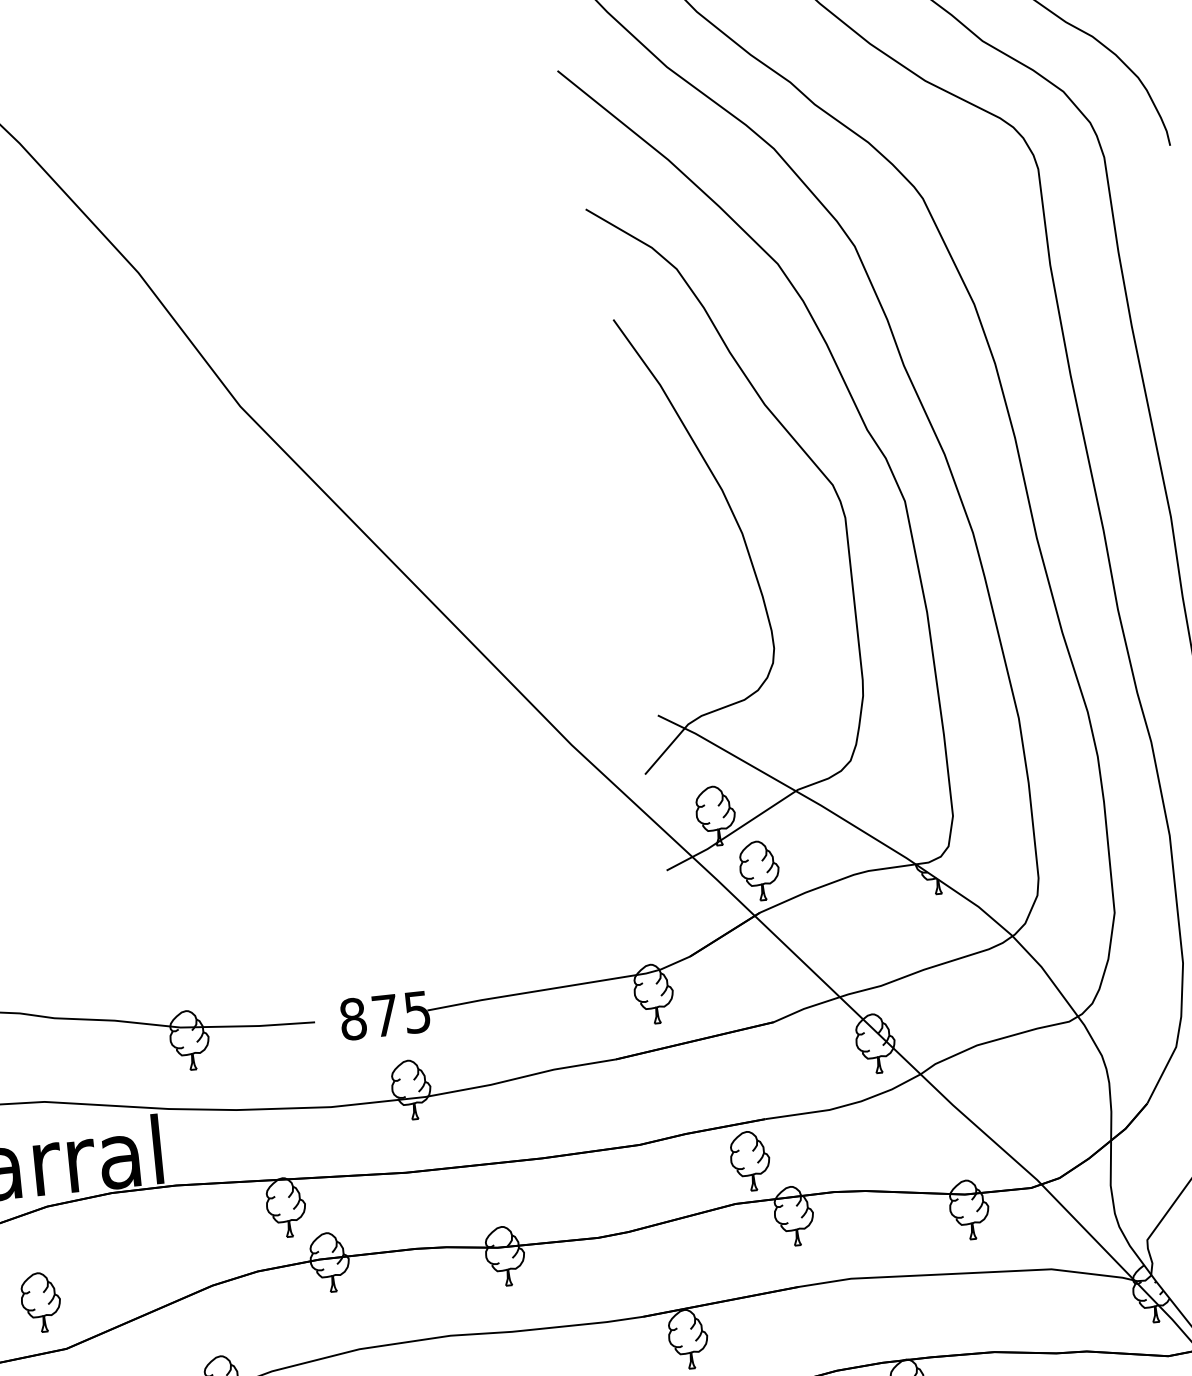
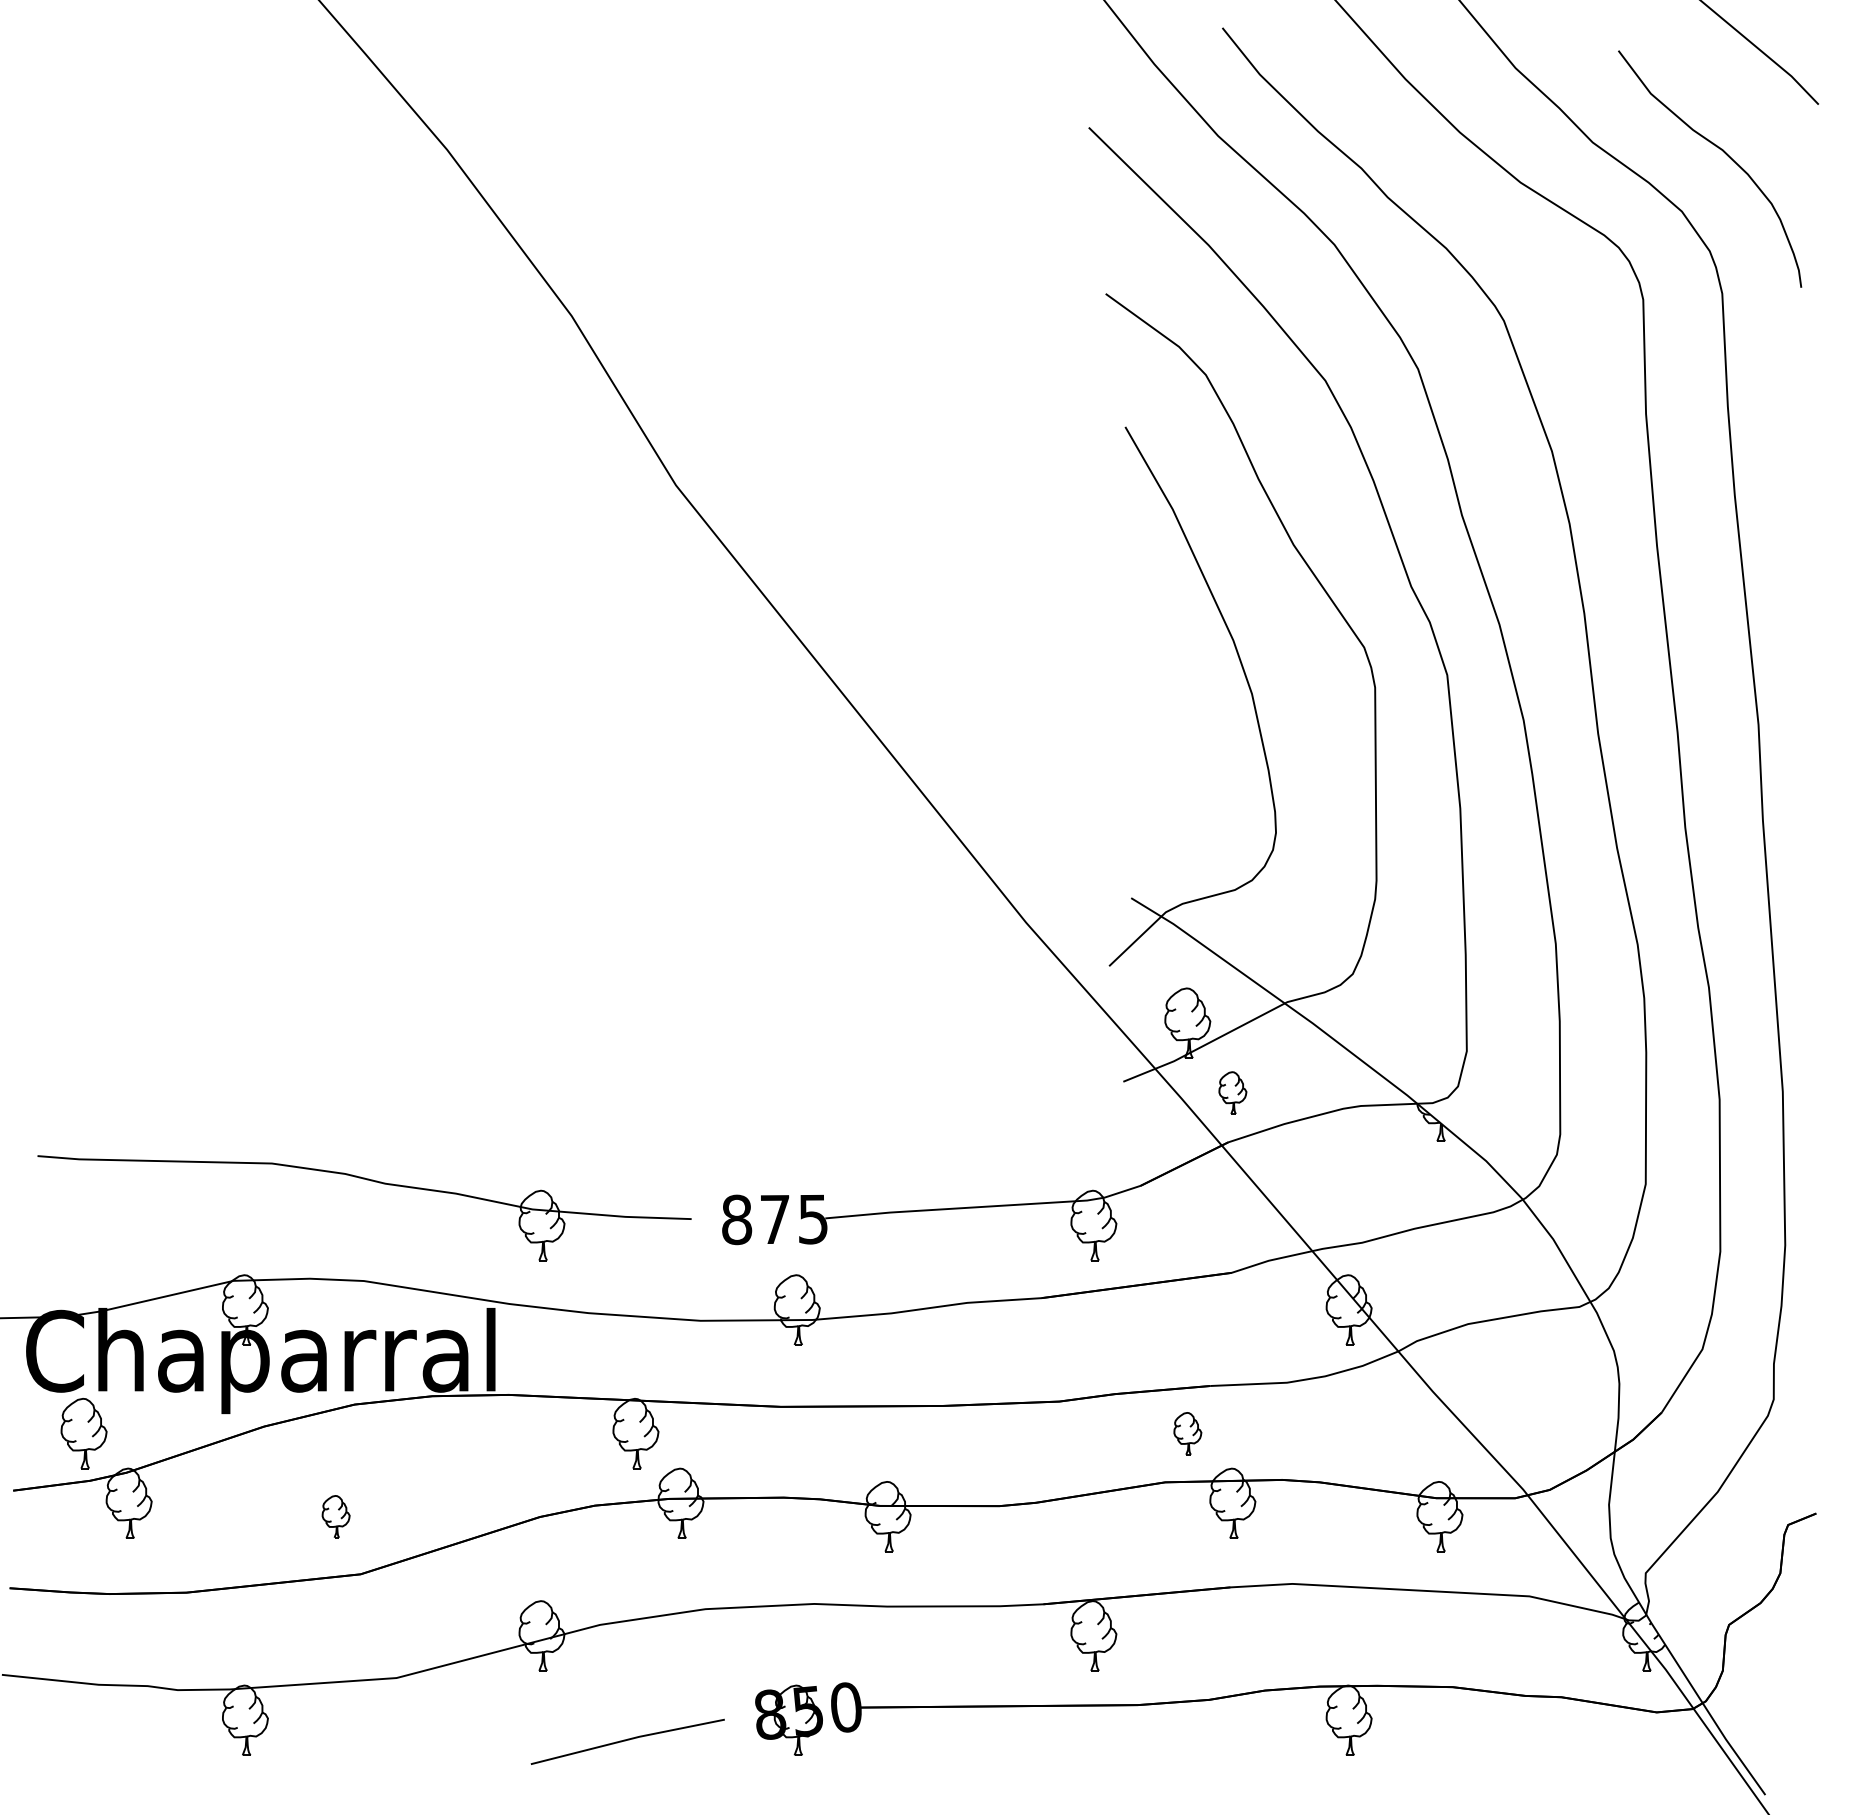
part: (759, 870) -> (1232, 1092), size x0.6
part: (750, 1161) -> (1187, 1433), size x0.6
part: (40, 1302) -> (335, 1516), size x0.6

